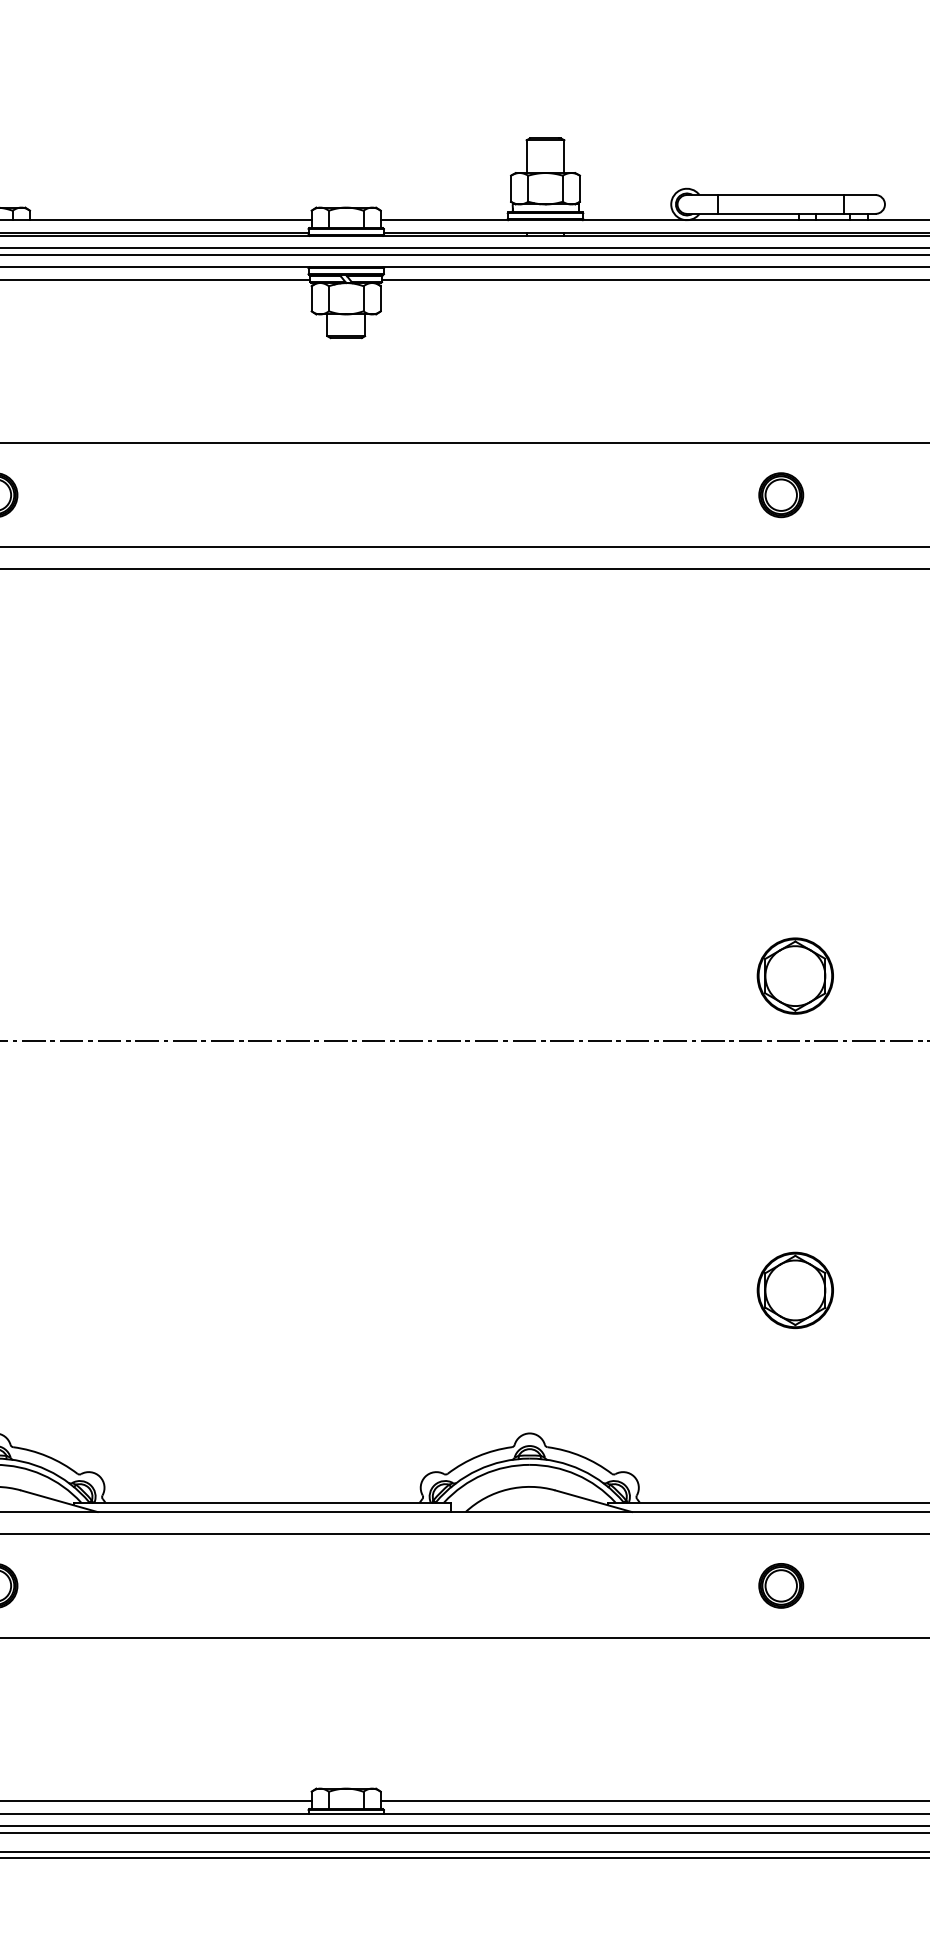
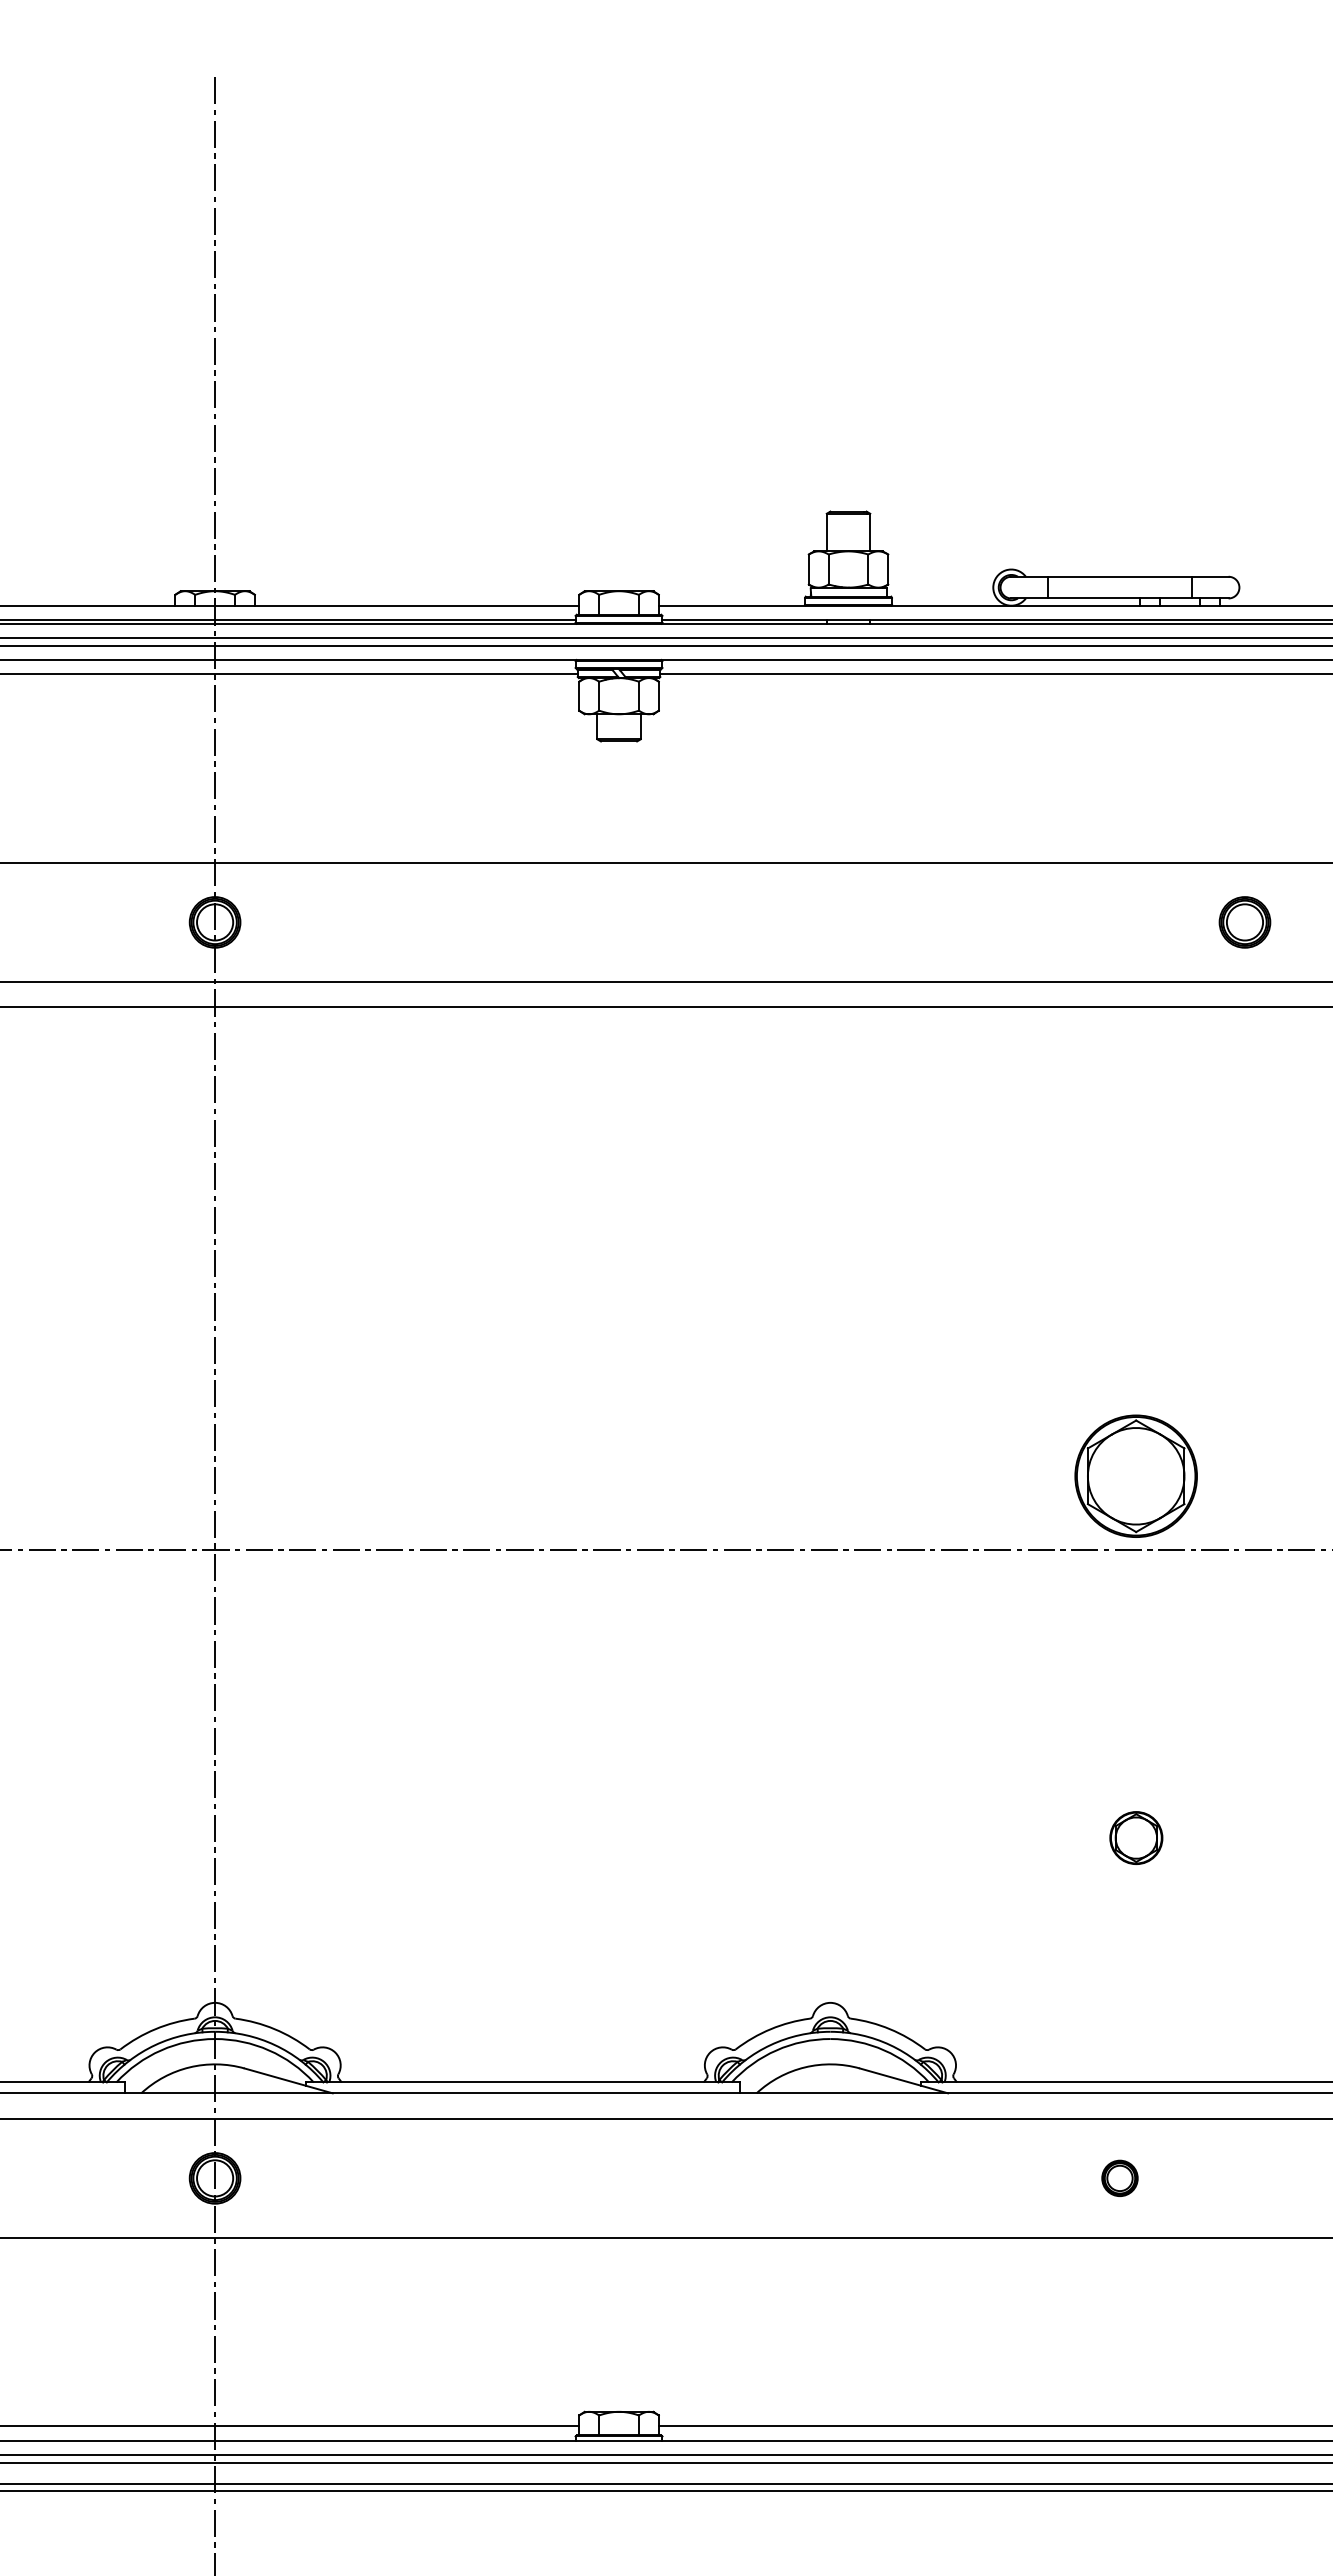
part: (780, 495) -> (1244, 922), moved
part: (795, 975) -> (1136, 1475), size x1.4
part: (795, 1289) -> (1136, 1837), size x0.6
part: (780, 1585) -> (1119, 2178), size x0.7

